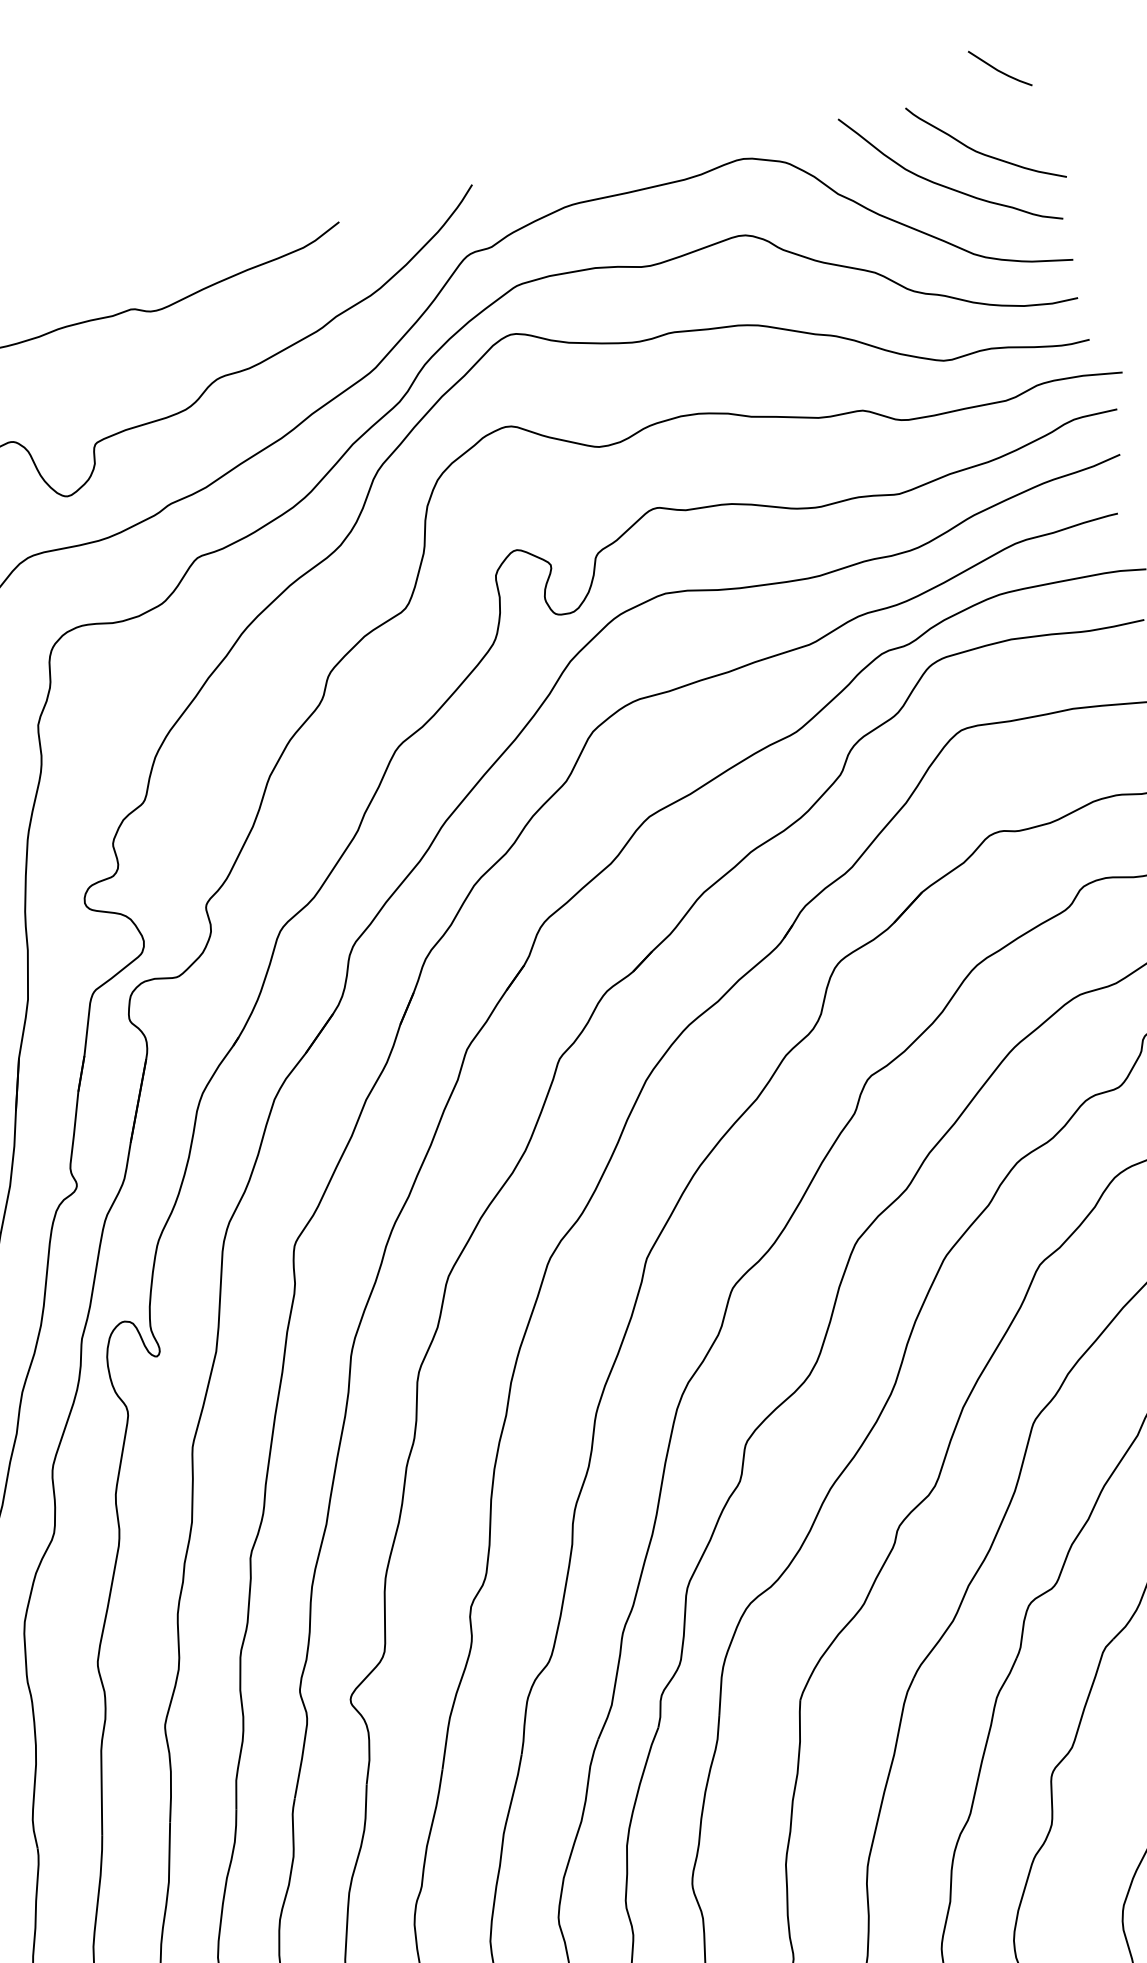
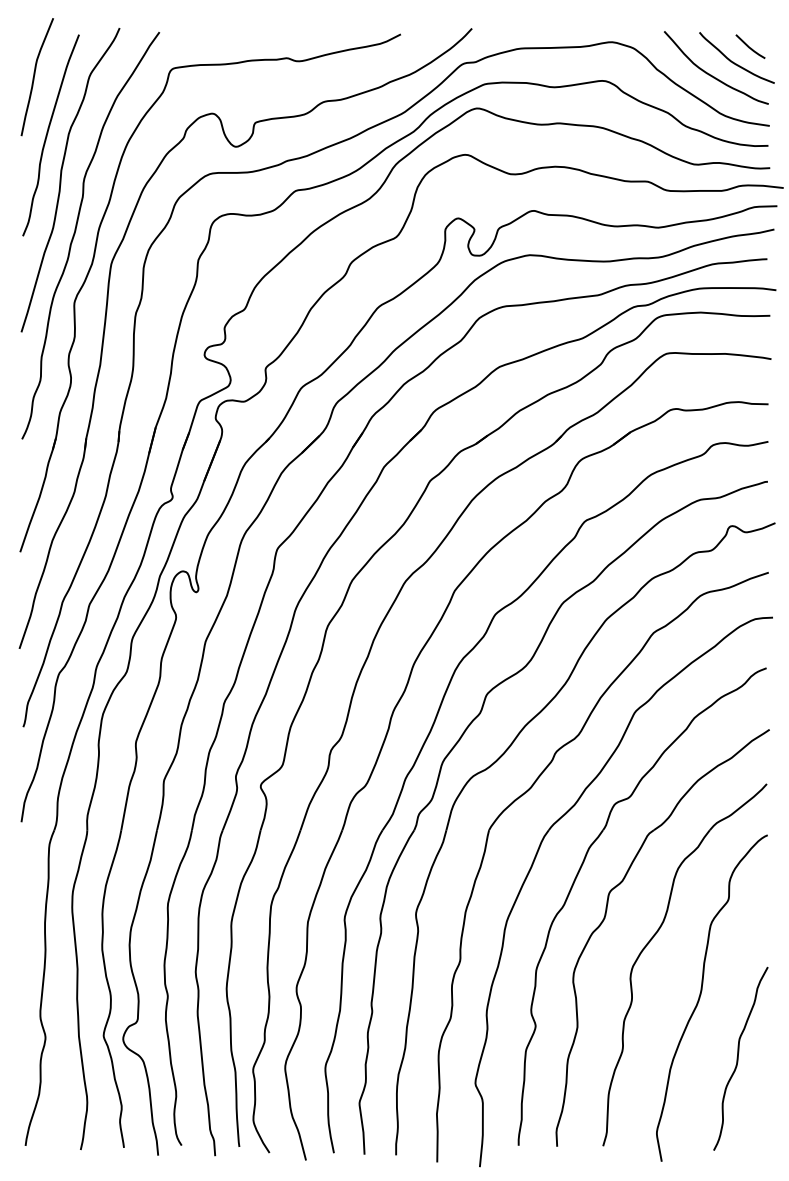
line: (998, 68) -> (749, 46), moved

